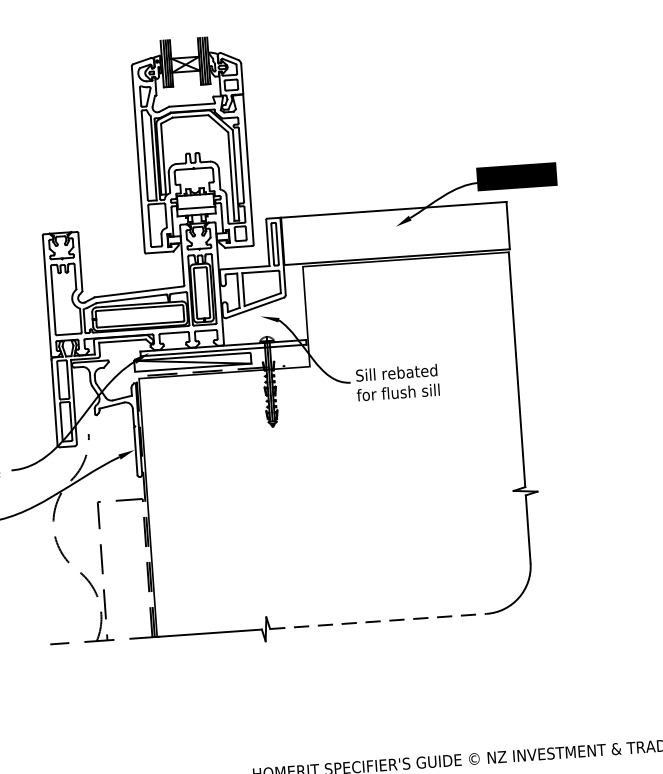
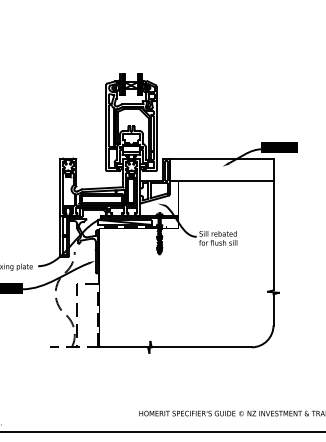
line: (377, 621) -> (201, 347), dashed -> solid

